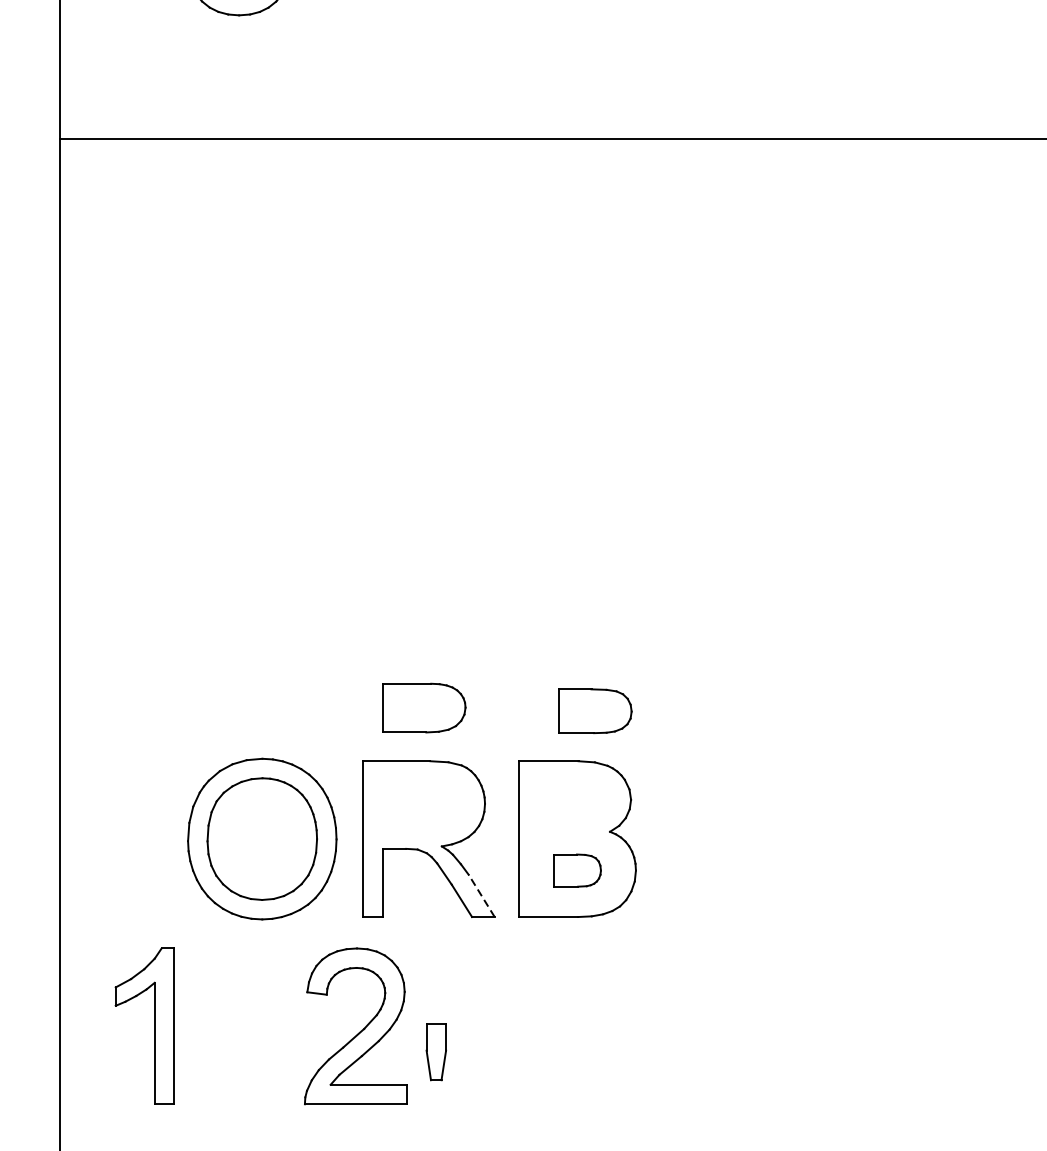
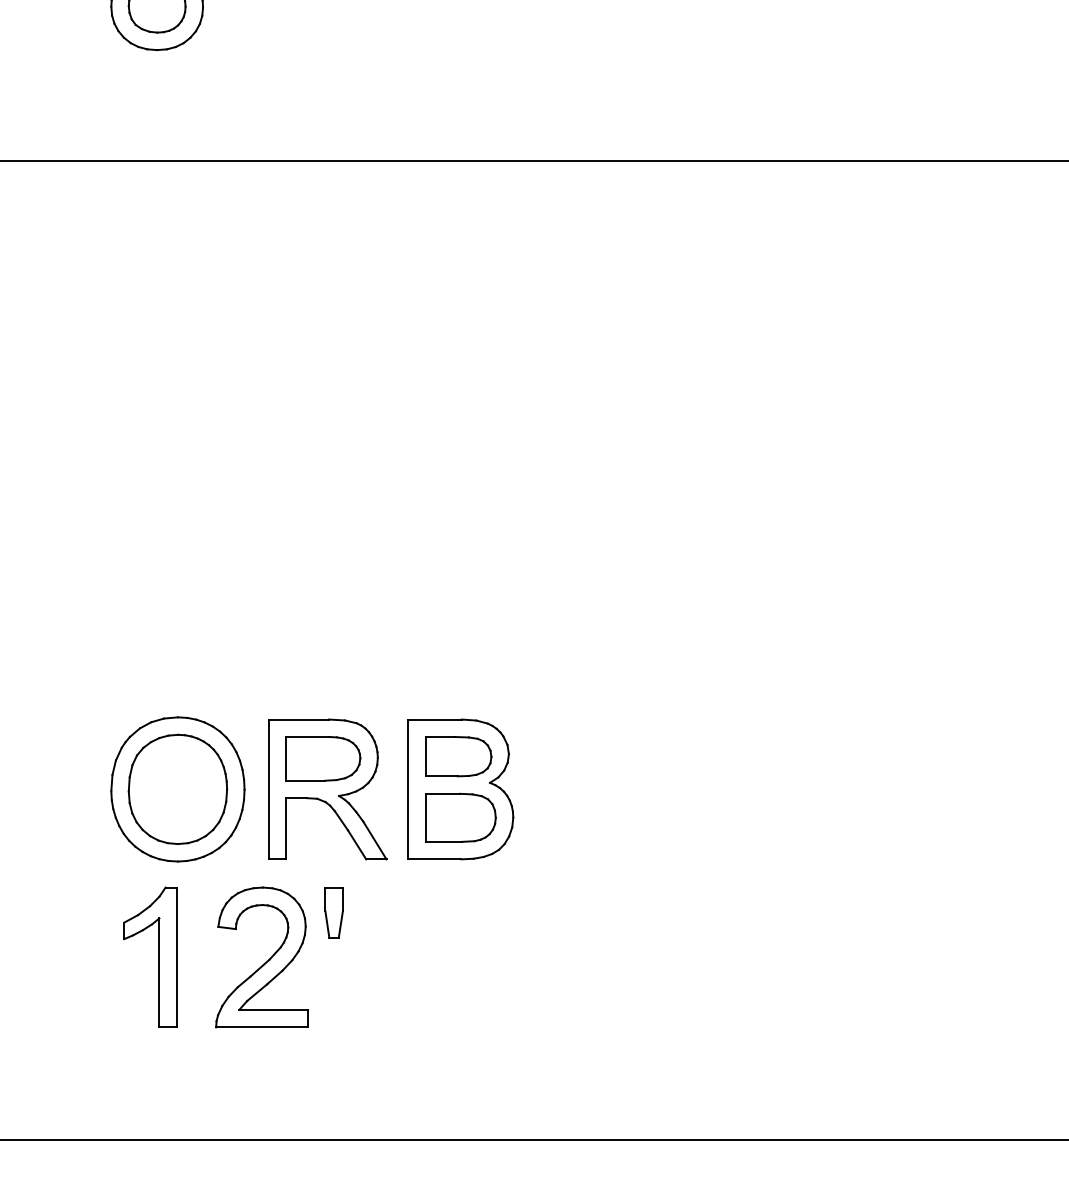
part: (424, 707) -> (323, 758), moved
part: (594, 711) -> (458, 756), moved
part: (577, 870) -> (460, 817), size x1.67
line: (481, 894) -> (374, 839), dashed -> solid
part: (153, 1025) -> (158, 956), moved
part: (435, 1051) -> (333, 912), moved

